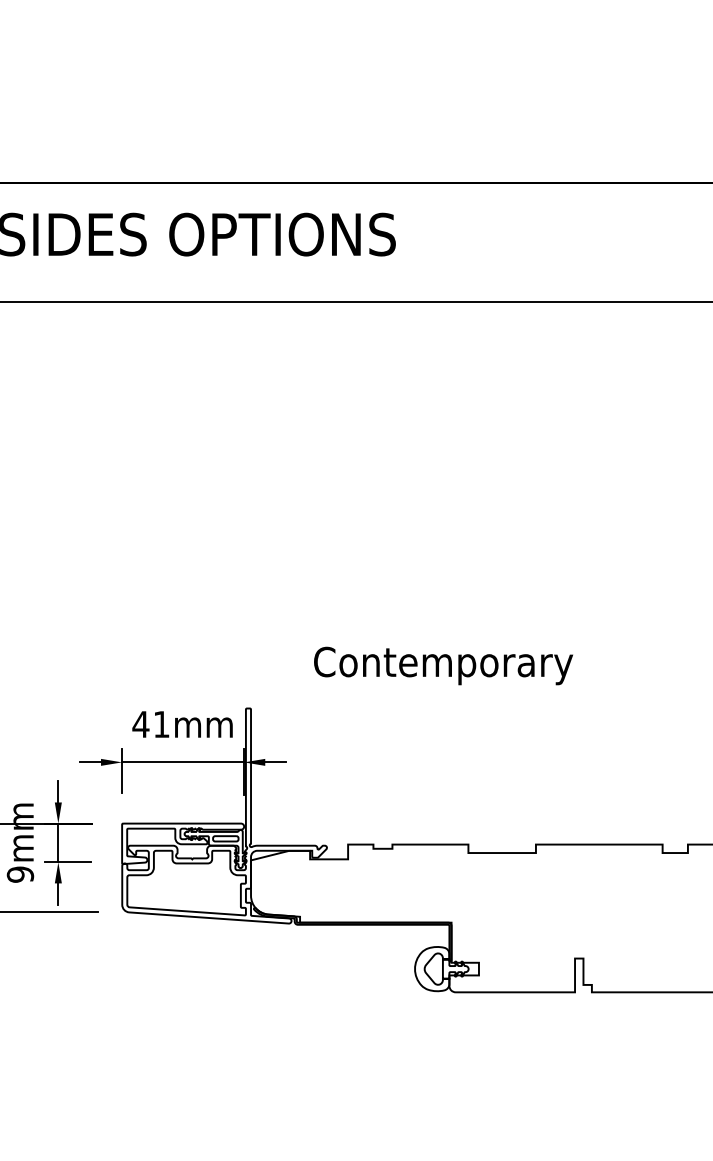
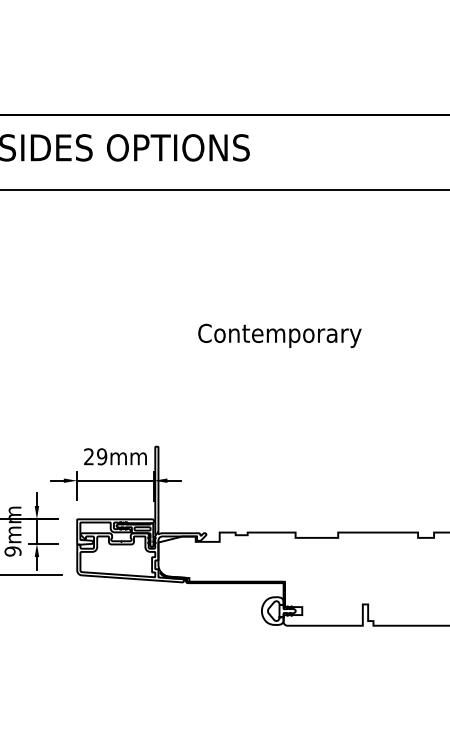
text: (442, 665) -> (279, 335), moved
text: (151, 723) -> (95, 456), 41mm -> 29mm

